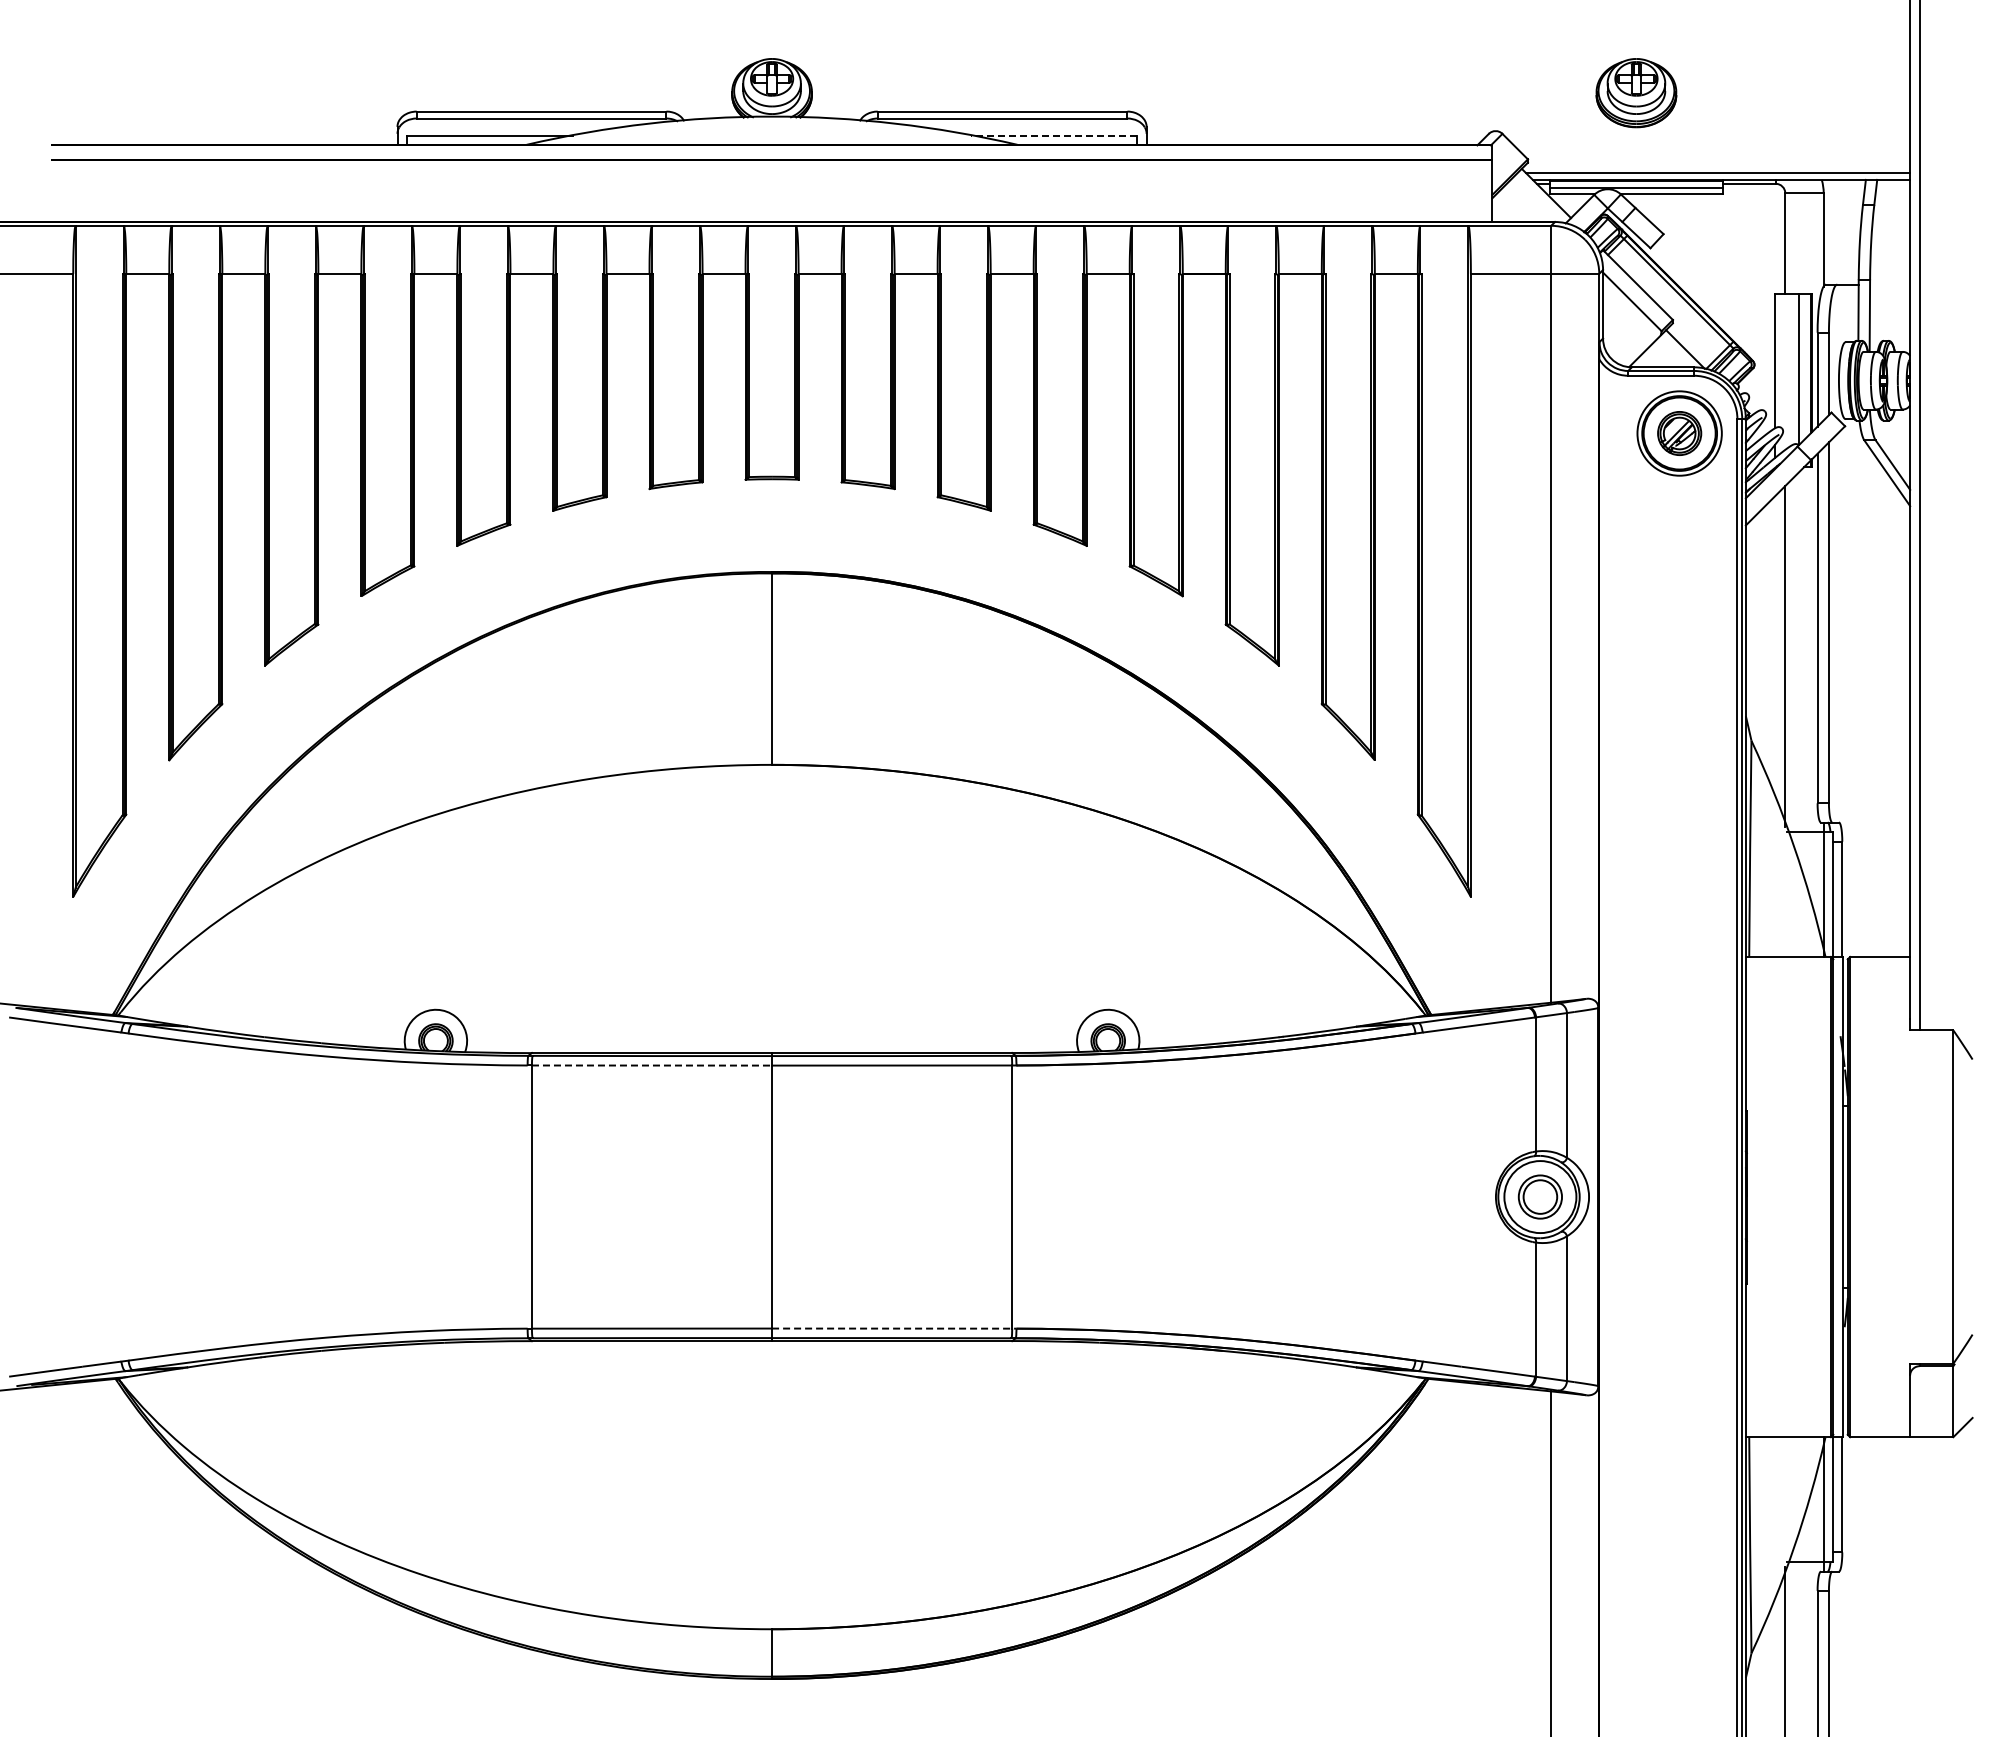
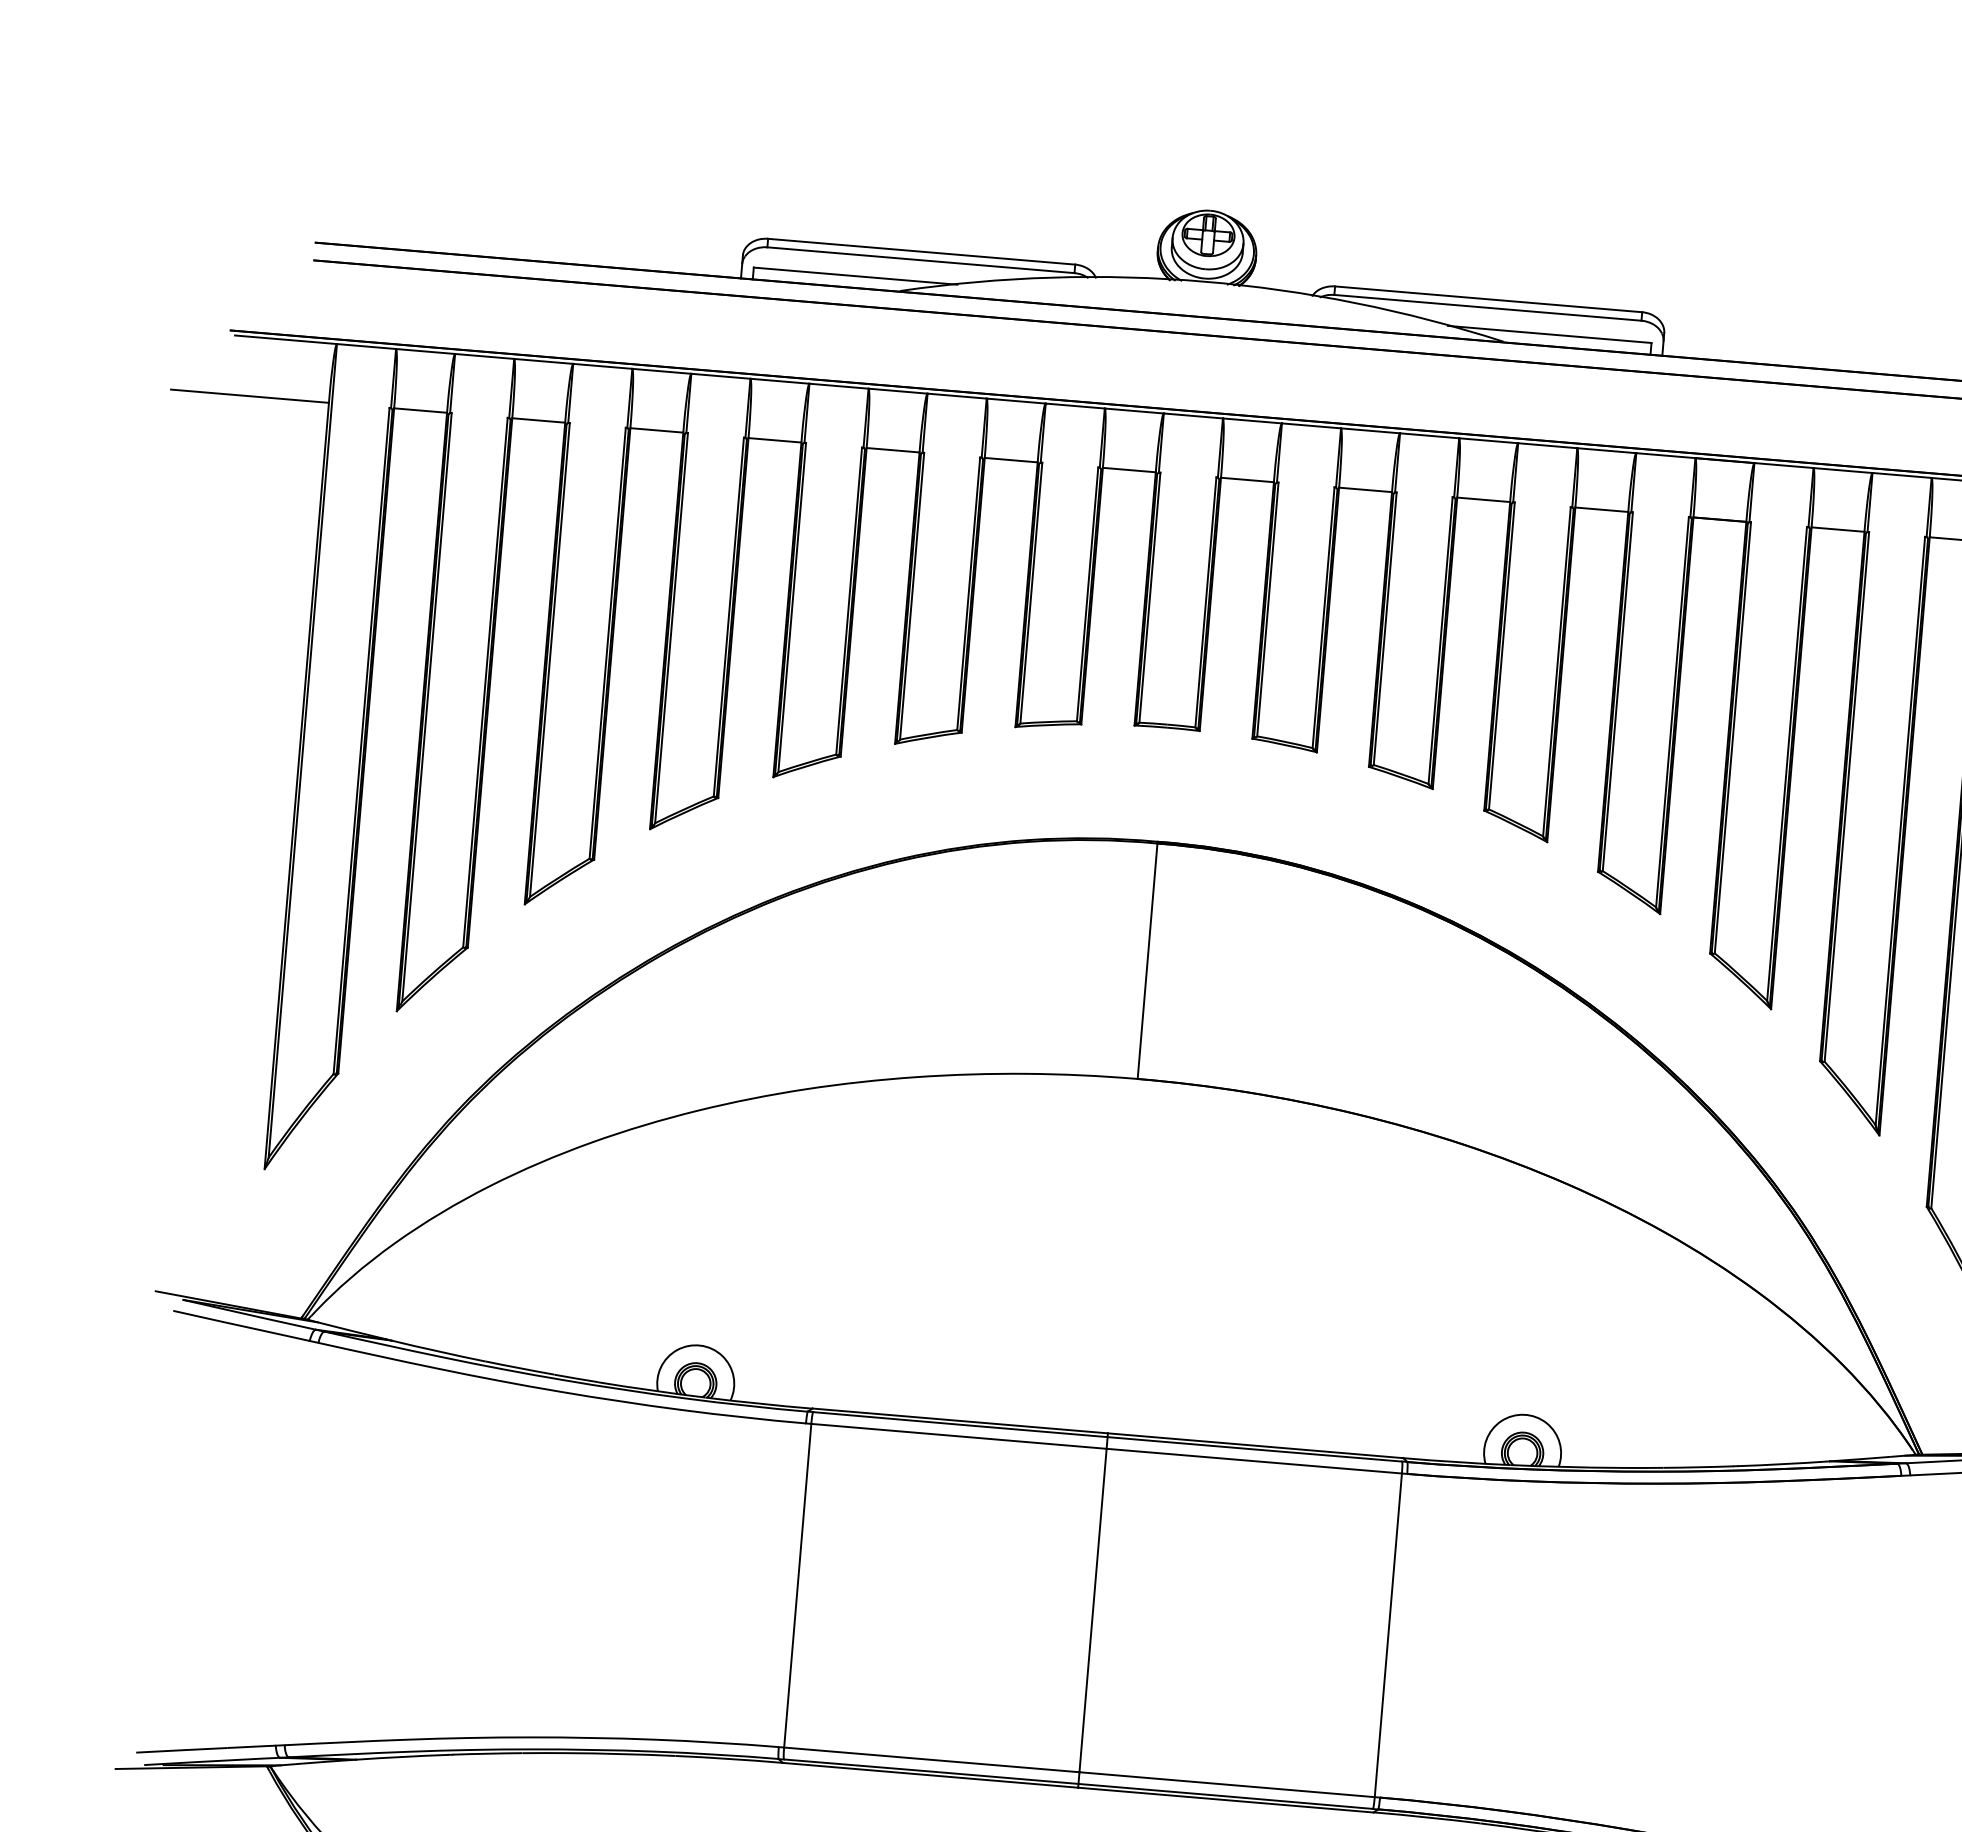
line: (1054, 135) -> (1550, 334), dashed -> solid
line: (652, 1065) -> (959, 1436), dashed -> solid
line: (894, 1328) -> (1230, 1784), dashed -> solid

